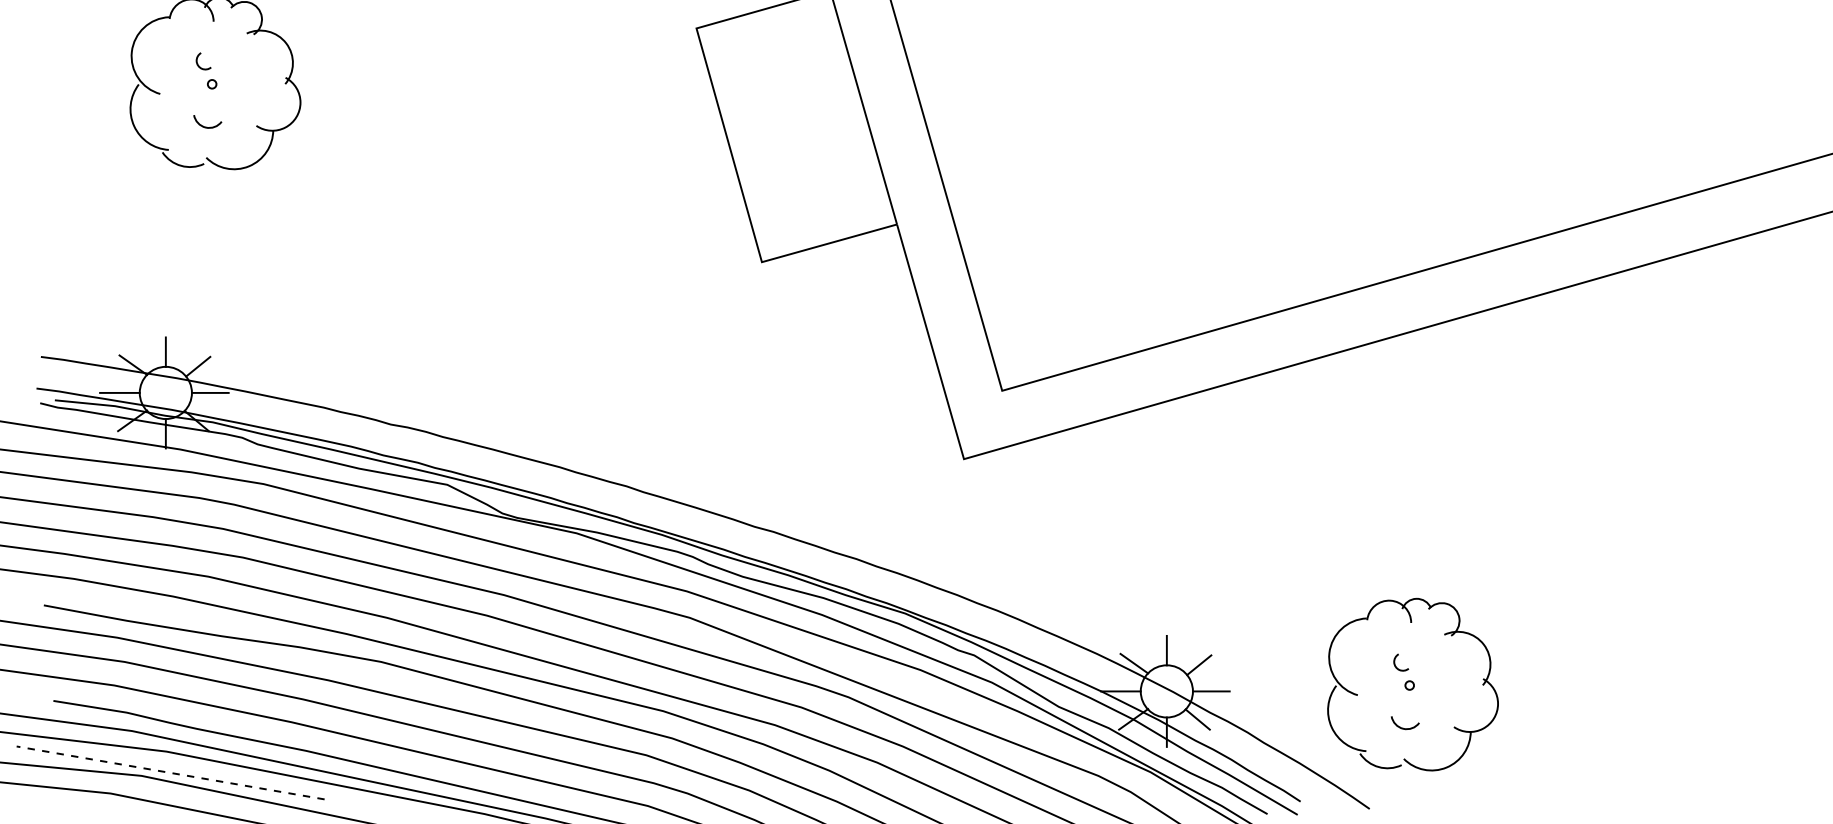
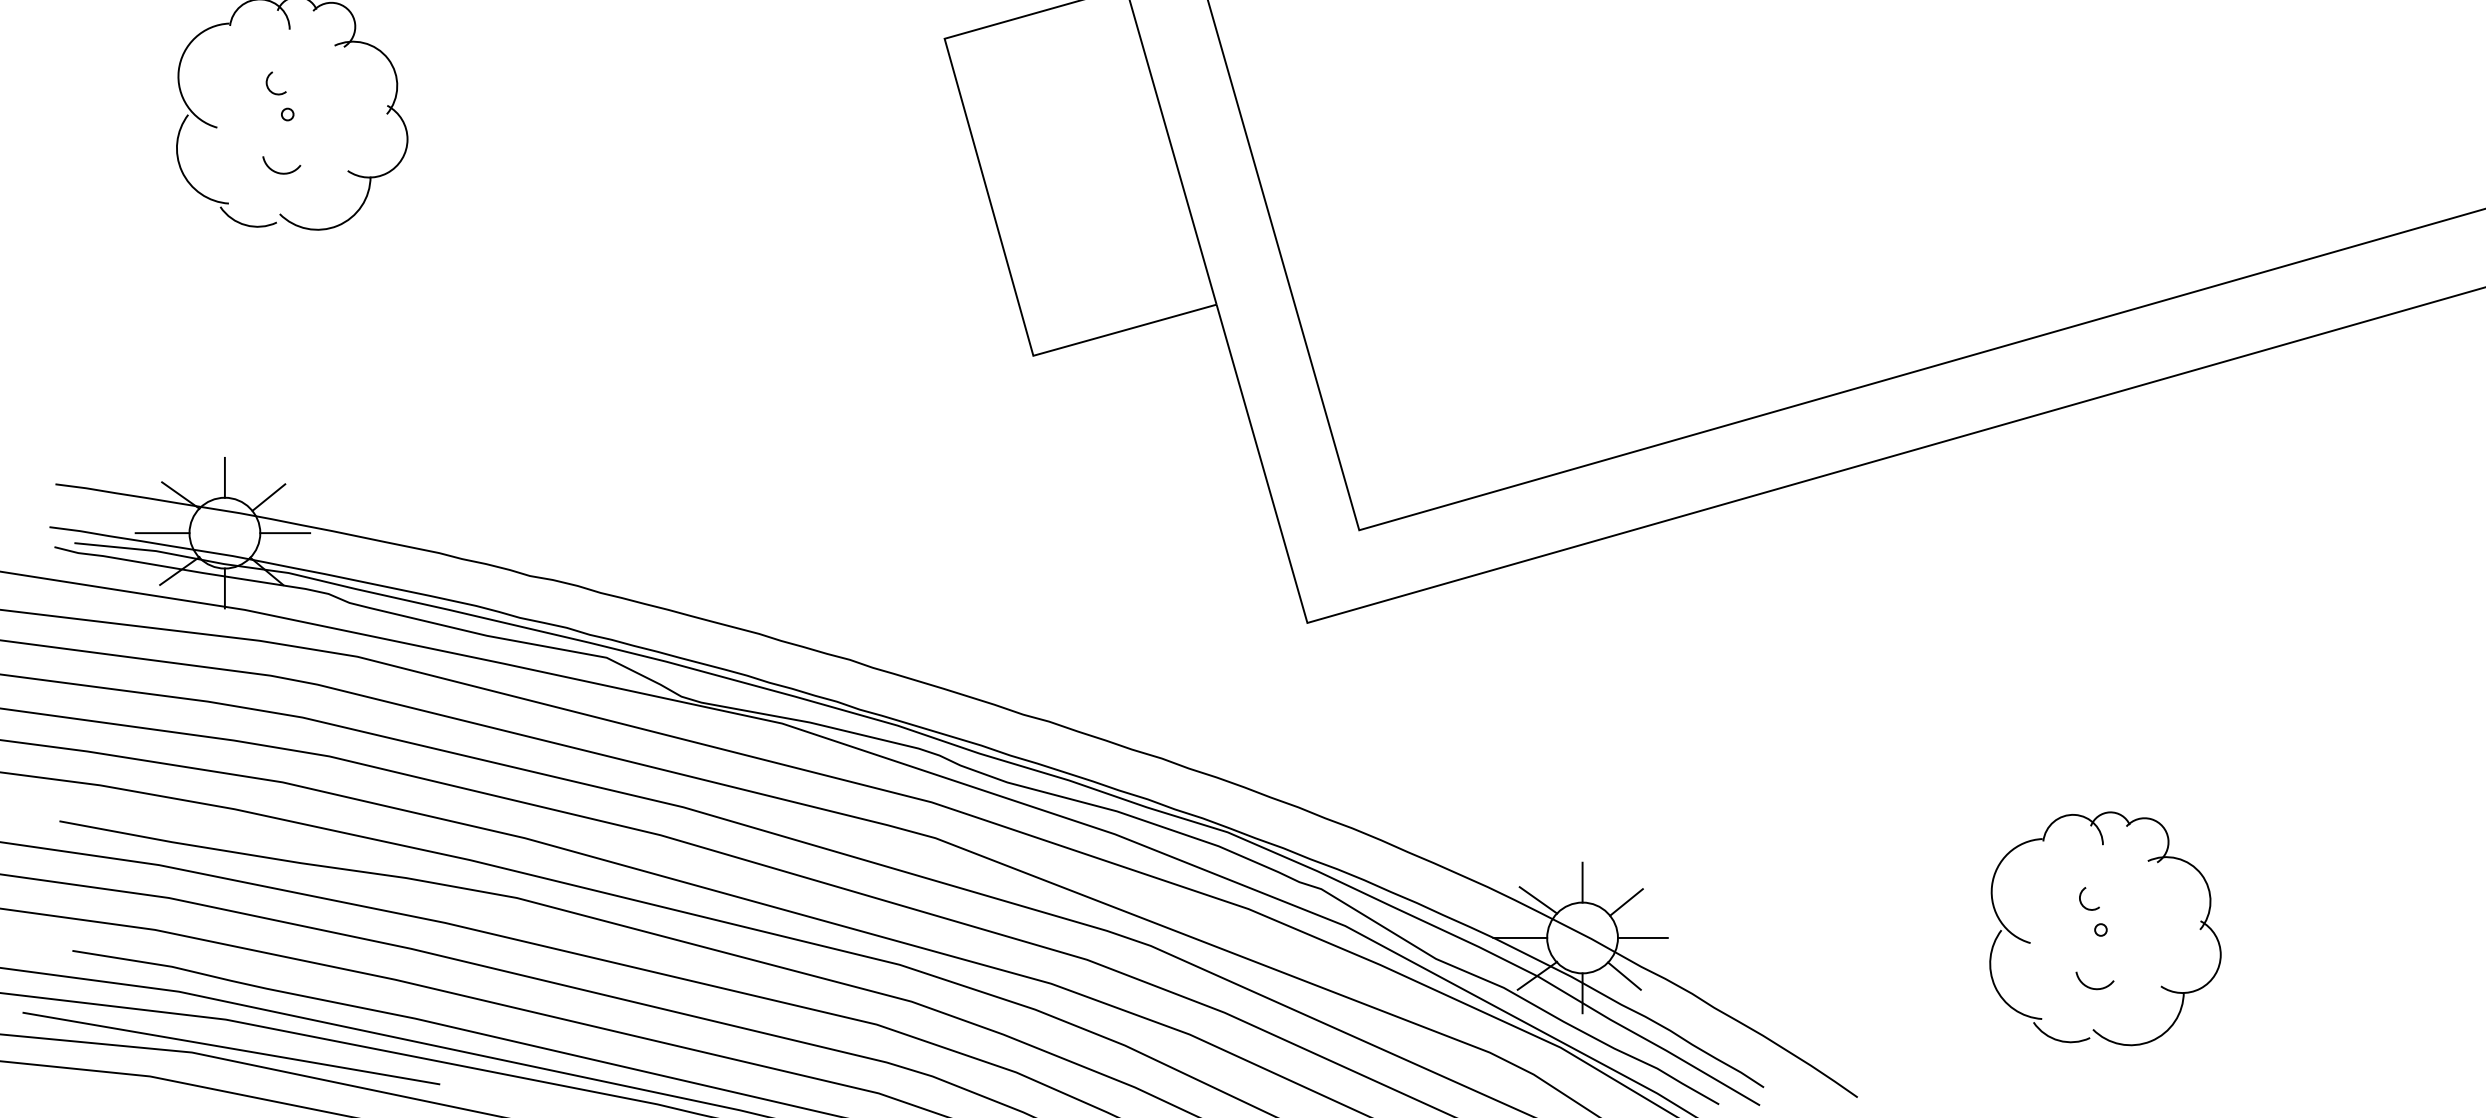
part: (1413, 684) -> (2105, 928), moved
line: (170, 772) -> (231, 1048), dashed -> solid

